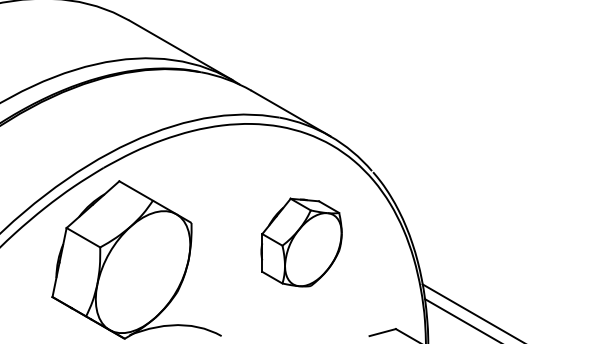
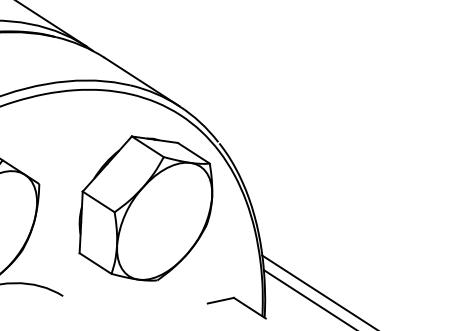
part: (301, 242) -> (145, 208), size x1.67

